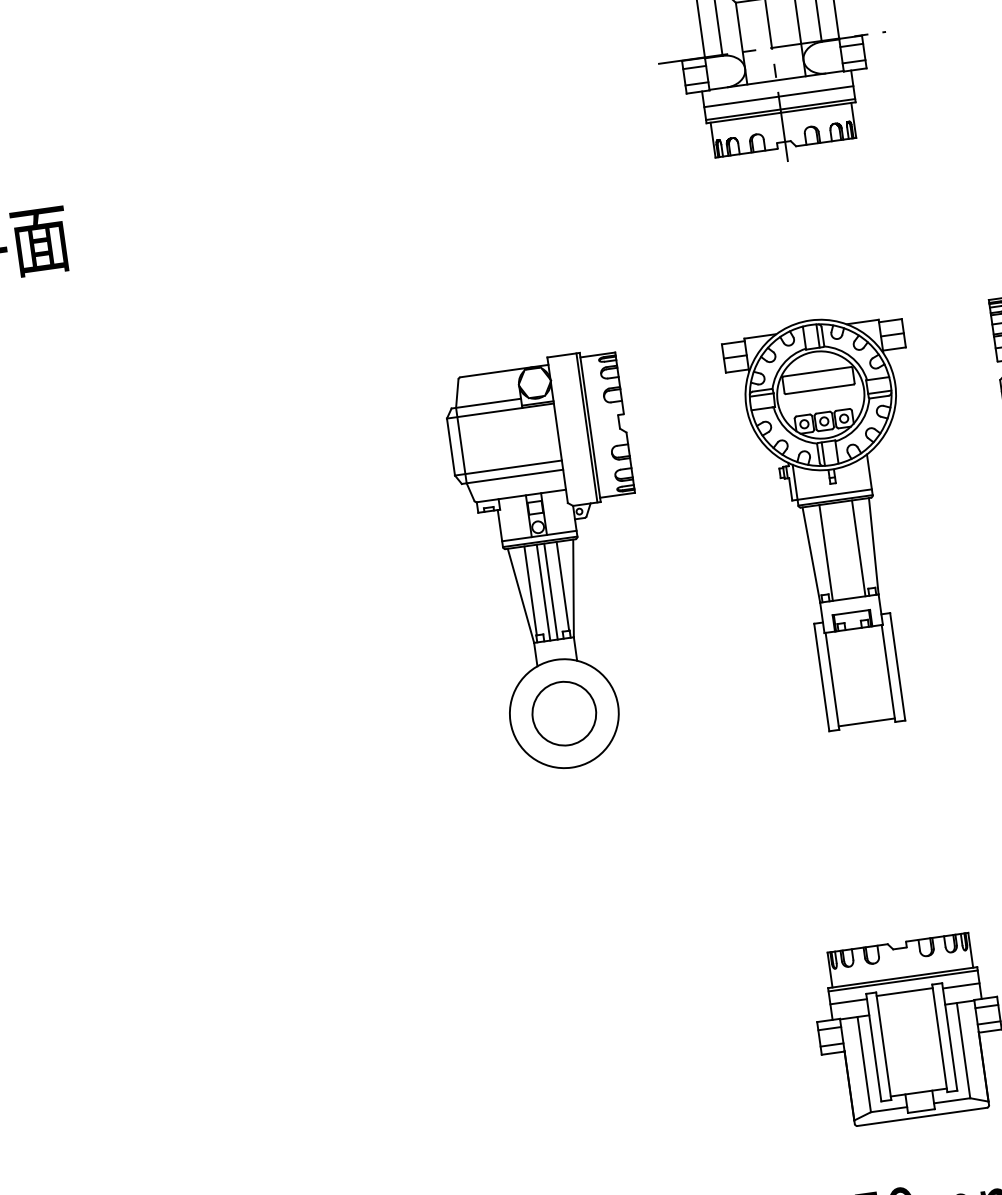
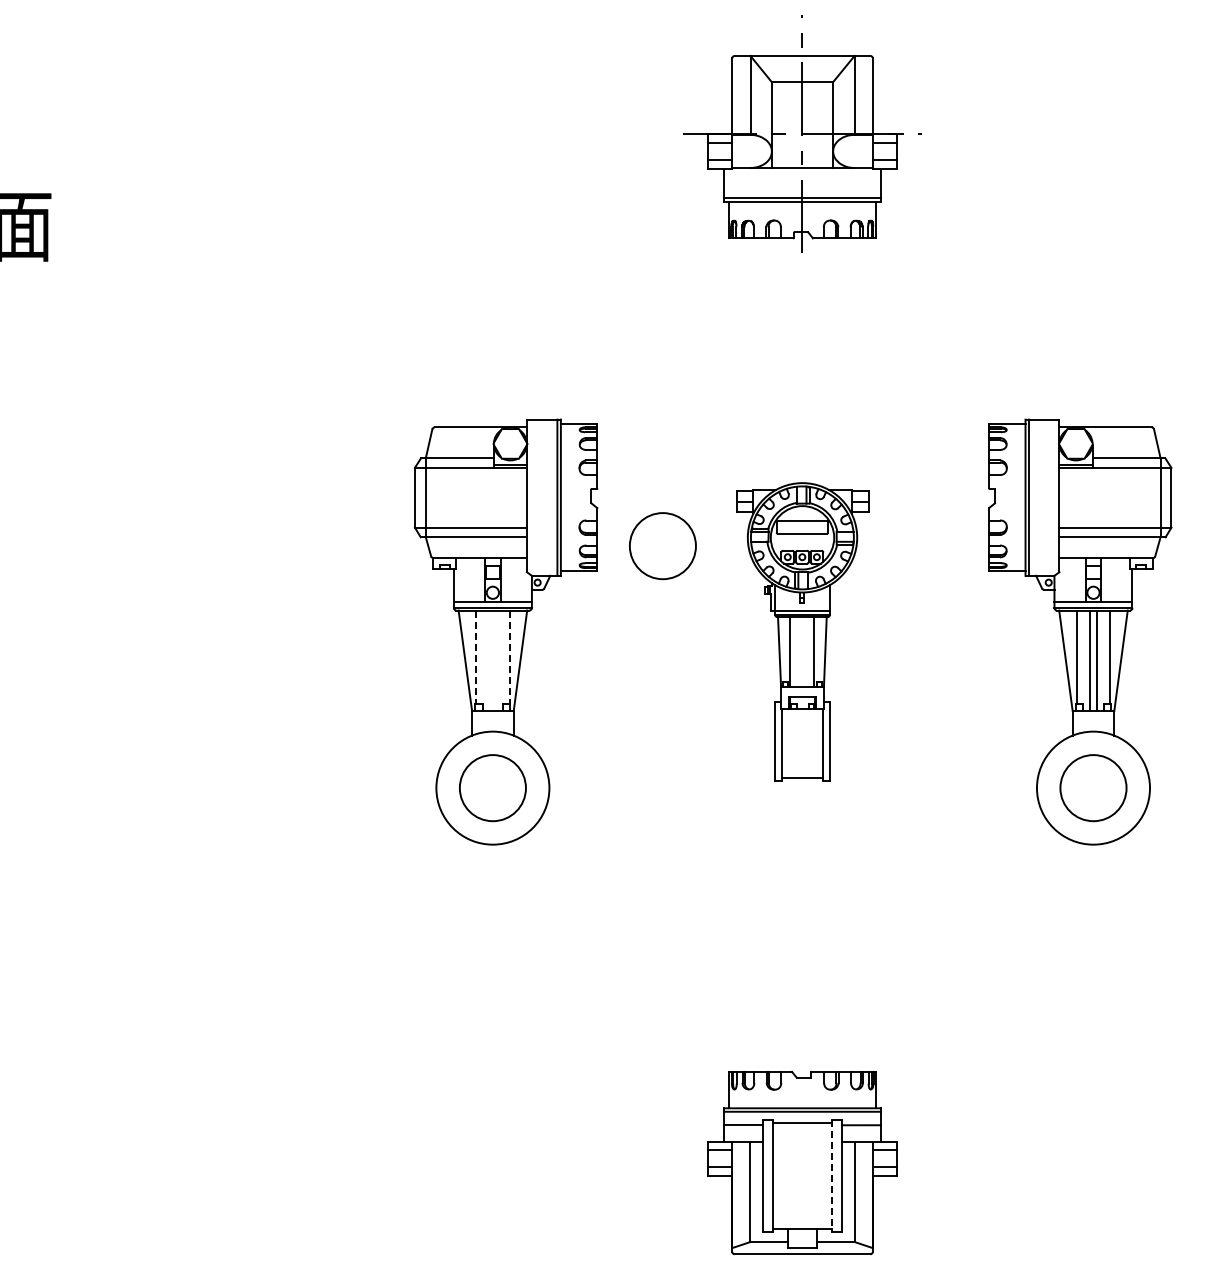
line: (778, 96) -> (802, 184), removed
circle: (693, 460) -> (662, 546), added
part: (838, 522) -> (802, 631), size x0.7
line: (562, 586) -> (509, 657), solid -> dashed
line: (531, 591) -> (476, 657), solid -> dashed
line: (550, 591) -> (496, 660), removed
line: (543, 592) -> (489, 660), removed
line: (939, 1038) -> (831, 1176), solid -> dashed

